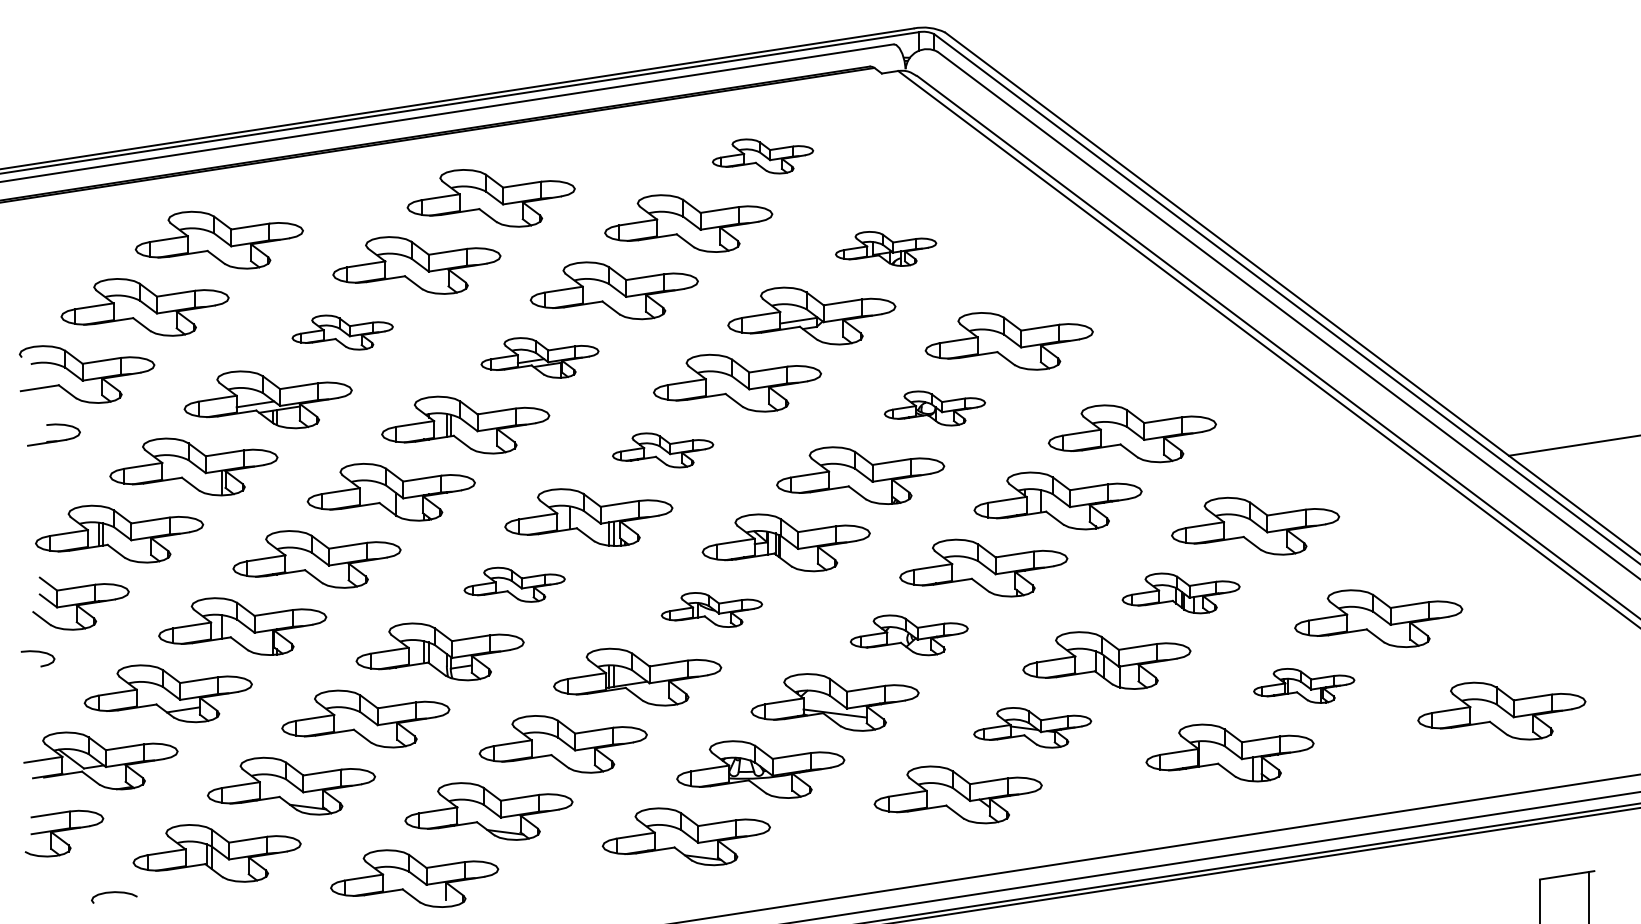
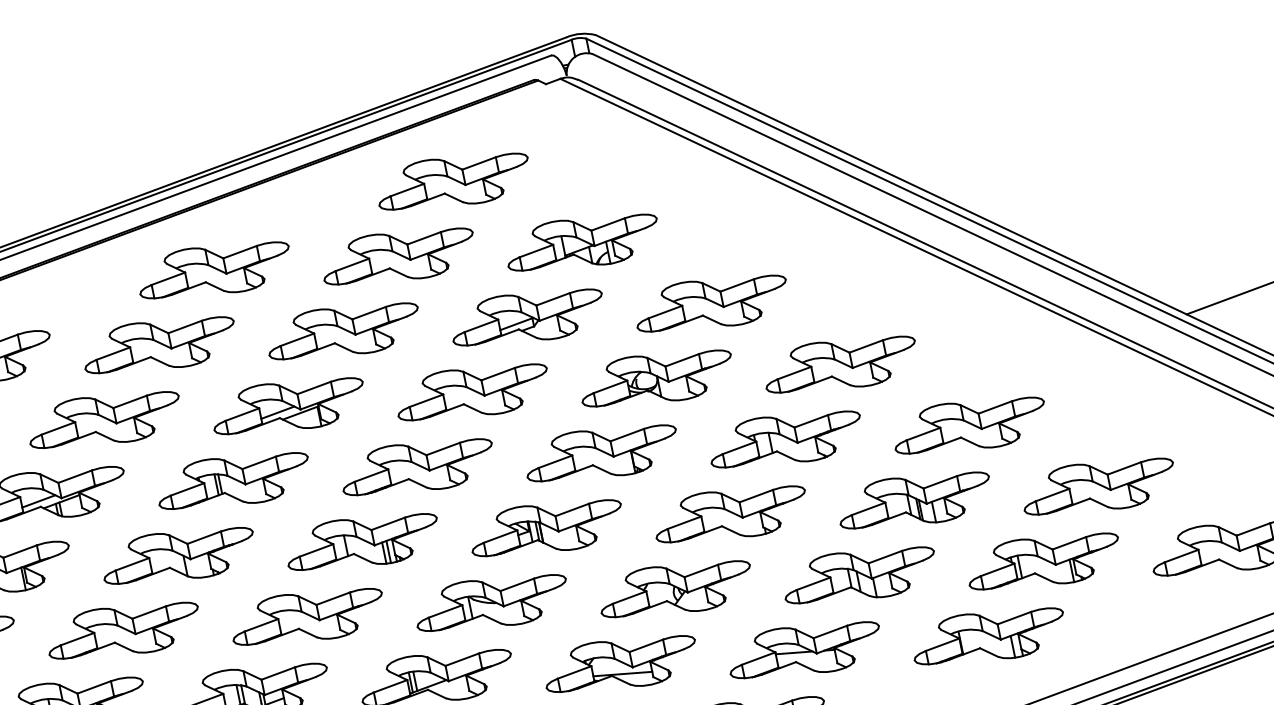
part: (762, 156) -> (453, 181), size x1.67
part: (885, 248) -> (581, 242), size x1.67
part: (342, 332) -> (104, 419), size x1.67
part: (539, 357) -> (288, 405), size x1.43
part: (934, 408) -> (656, 378), size x1.67
part: (662, 450) -> (417, 467), size x1.67
part: (514, 584) -> (307, 616), size x1.67
part: (1180, 593) -> (914, 500), size x1.43
part: (711, 609) -> (491, 602), size x1.67
part: (908, 635) -> (674, 589), size x1.43
part: (1303, 685) -> (1042, 561), size x1.67
part: (1032, 727) -> (804, 649), size x1.43

